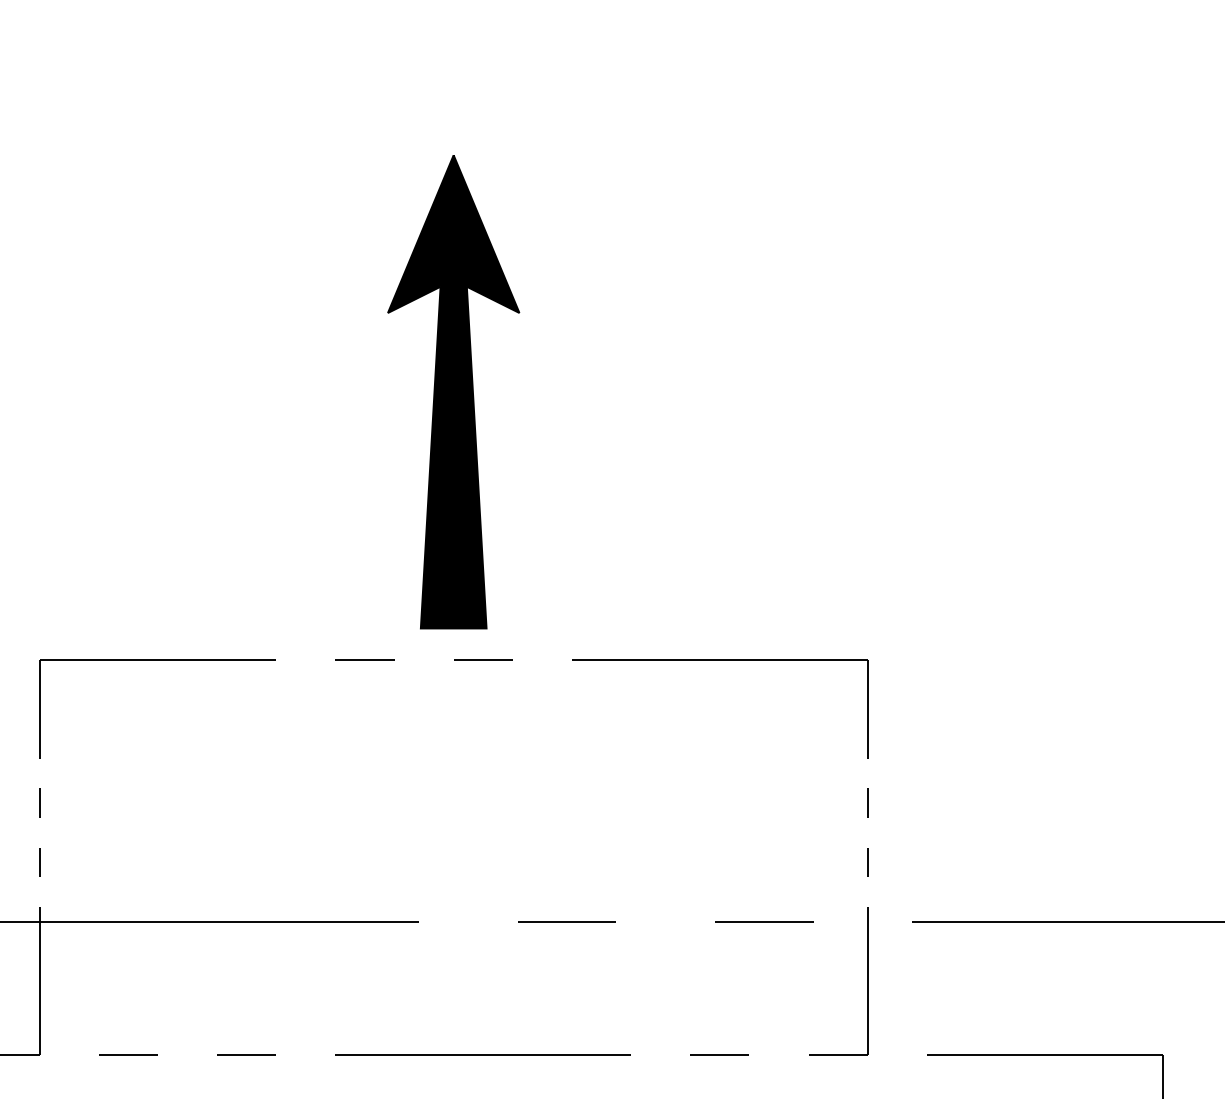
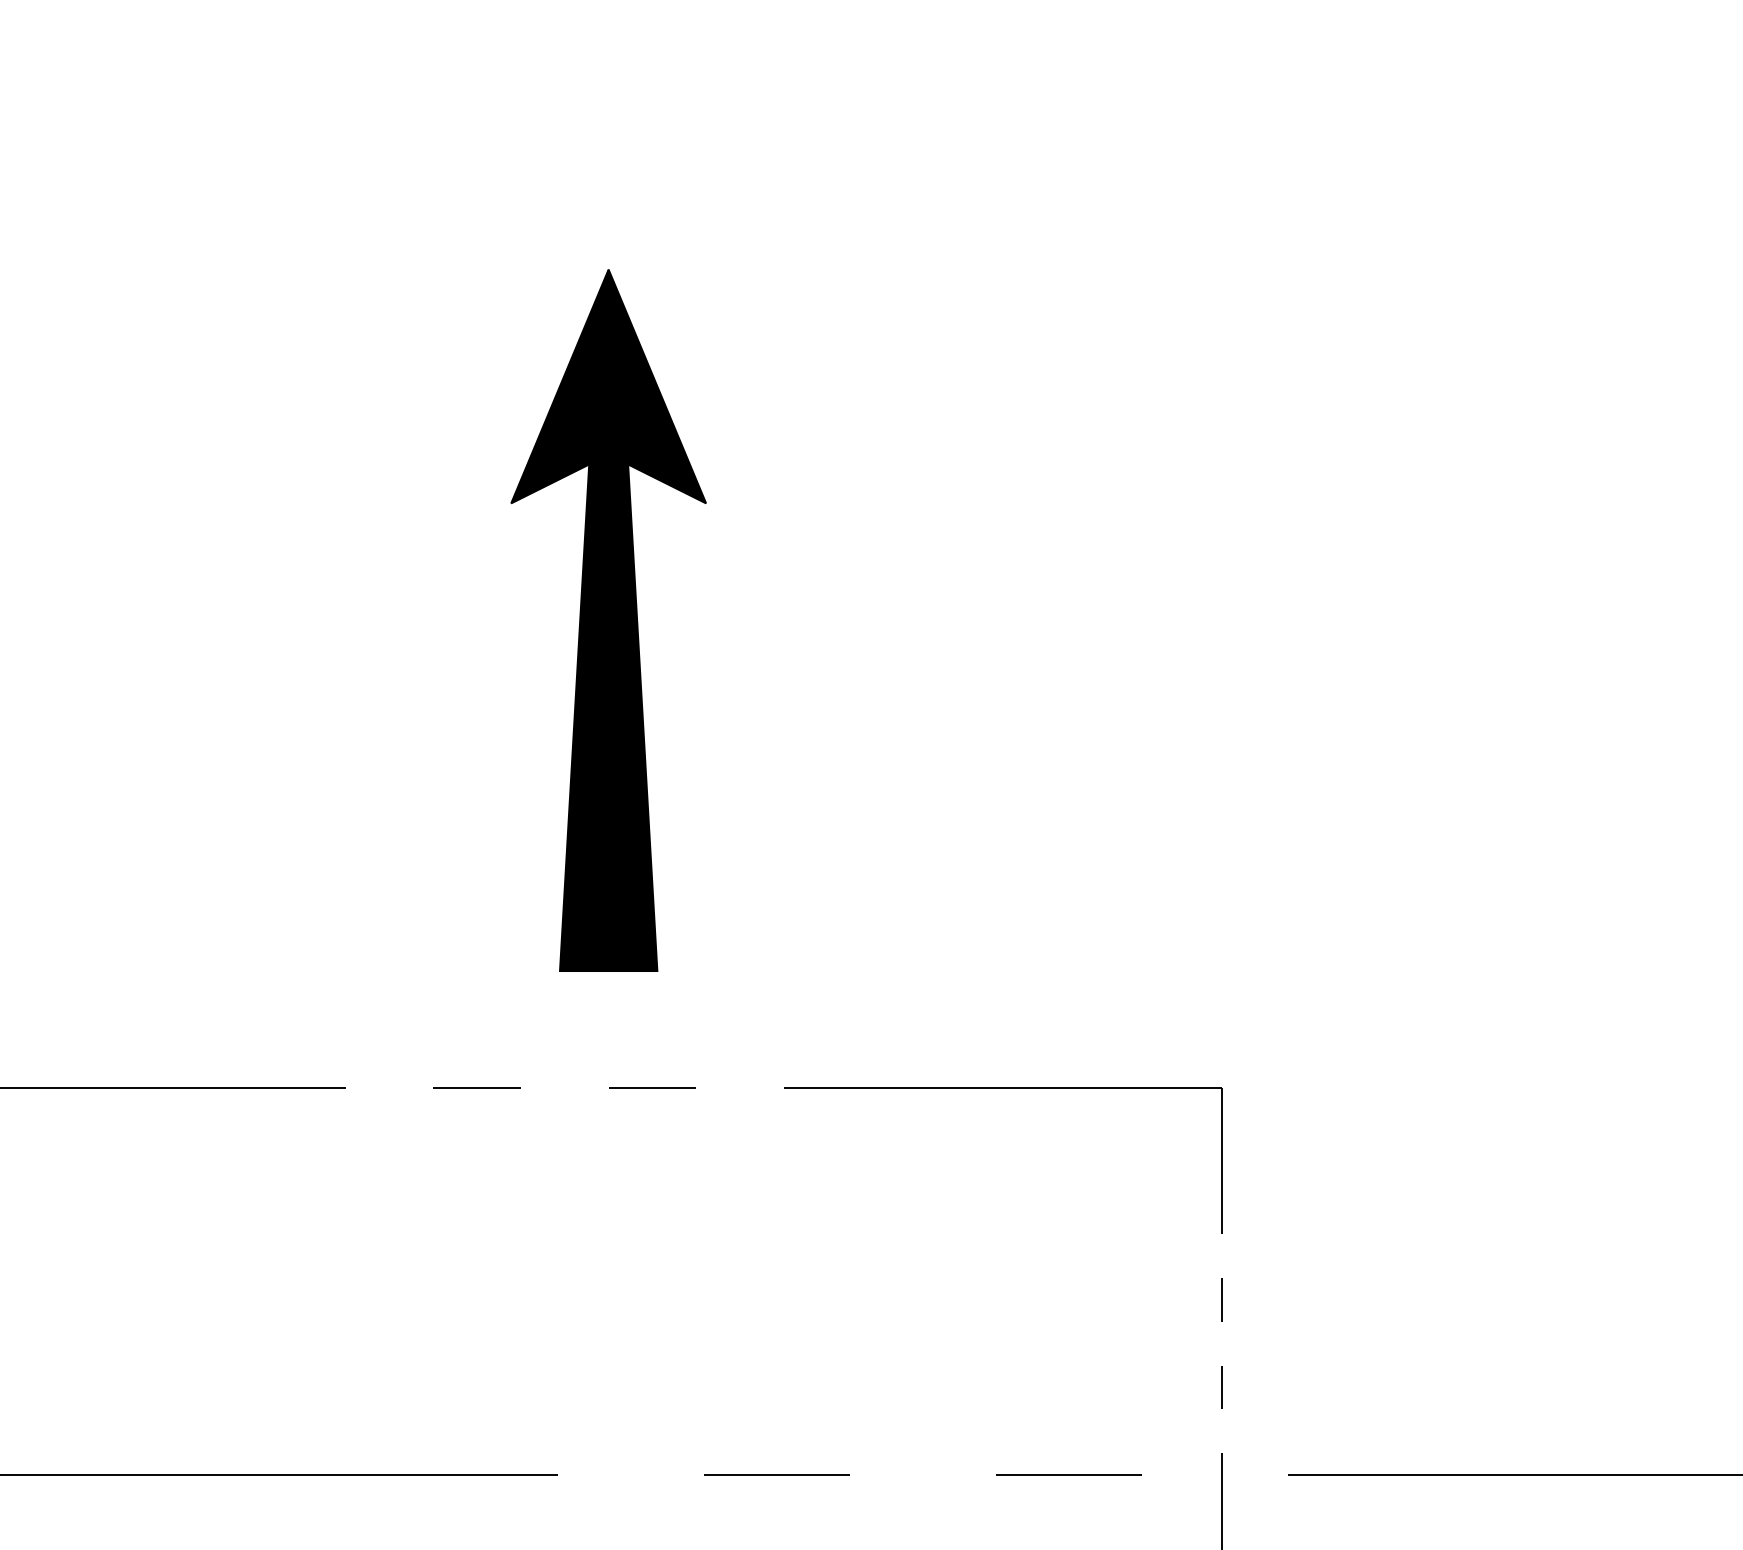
part: (453, 392) -> (608, 621), moved

